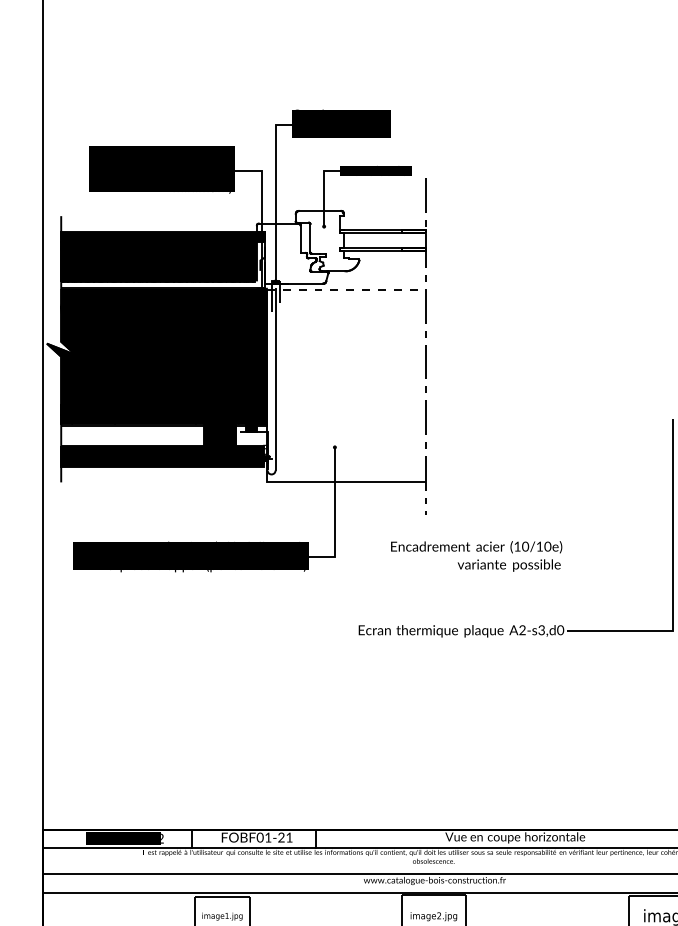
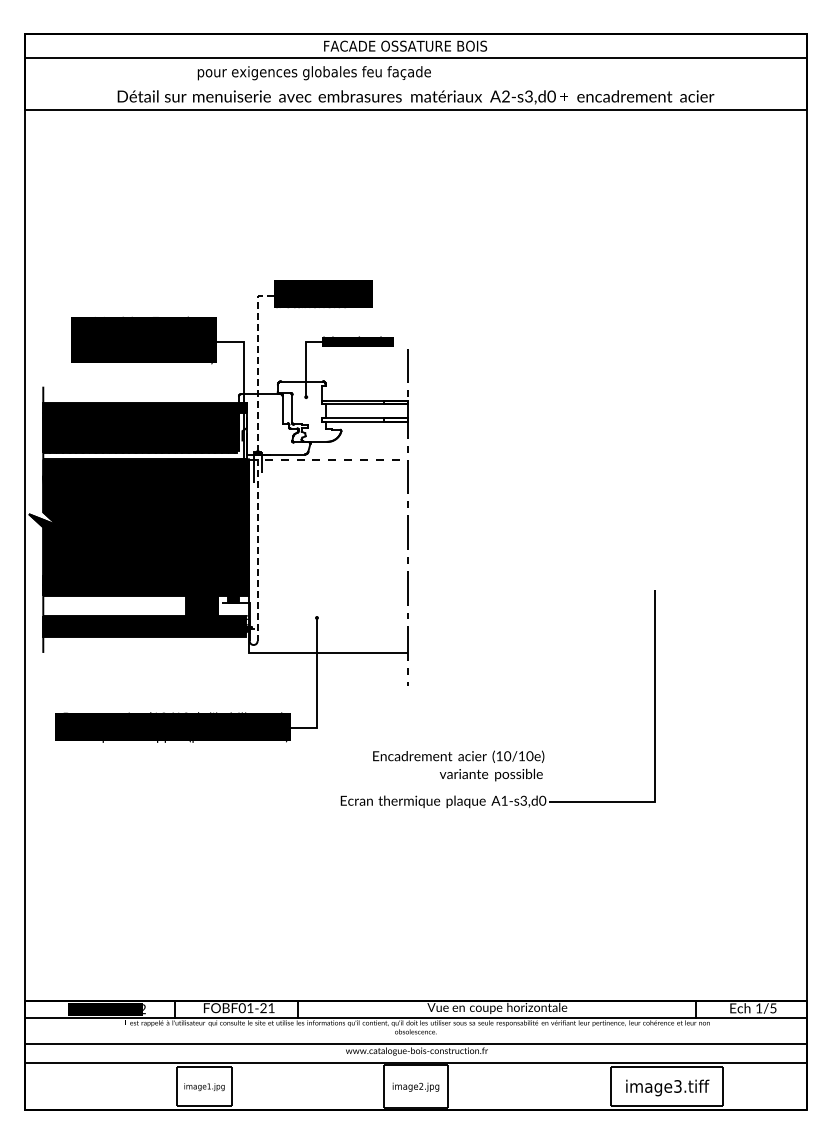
line: (275, 194) -> (257, 365), solid -> dashed
line: (275, 379) -> (257, 550), solid -> dashed
text: (476, 555) -> (458, 765), moved
text: (522, 629) -> (504, 800), A2-s3,d0 -> A1-s3,d0

